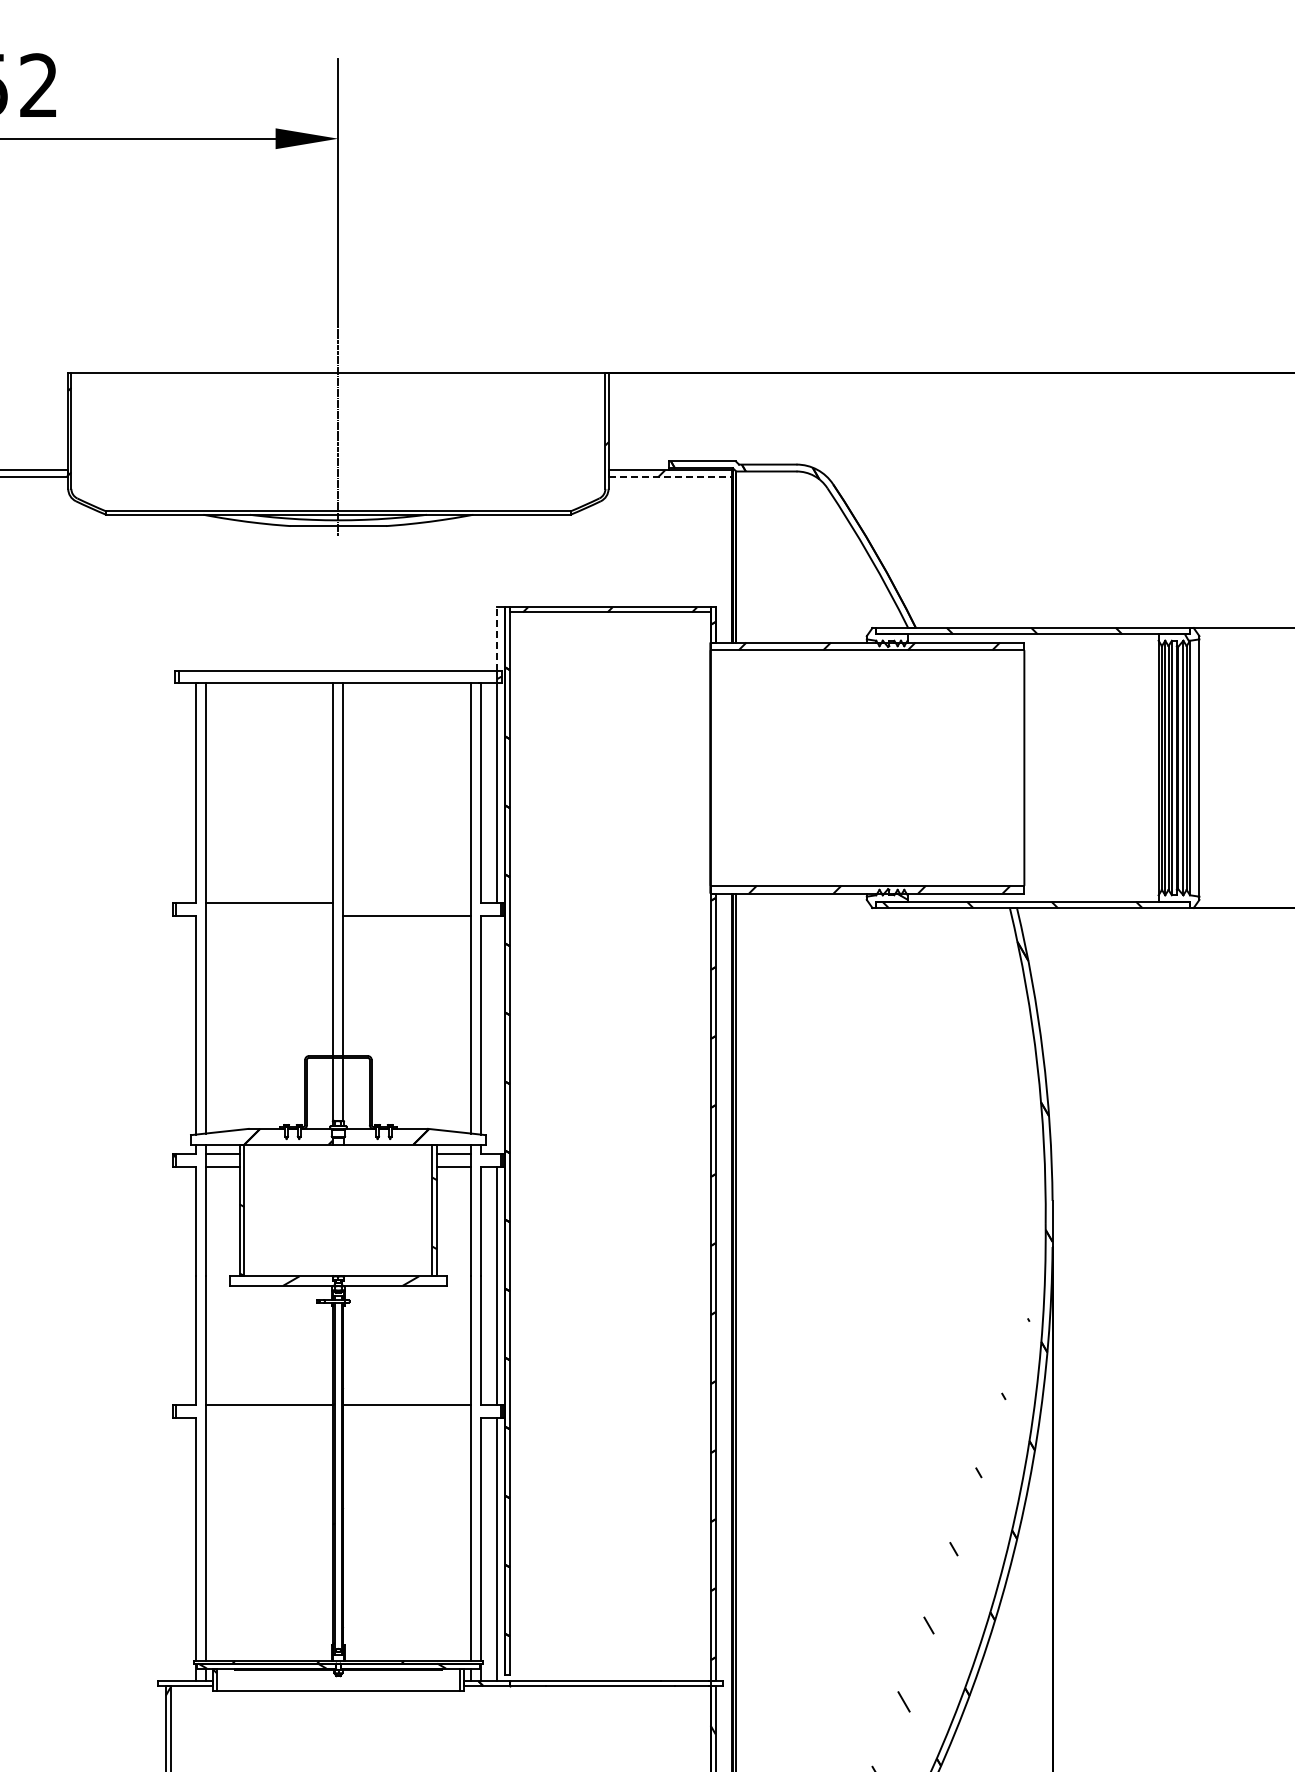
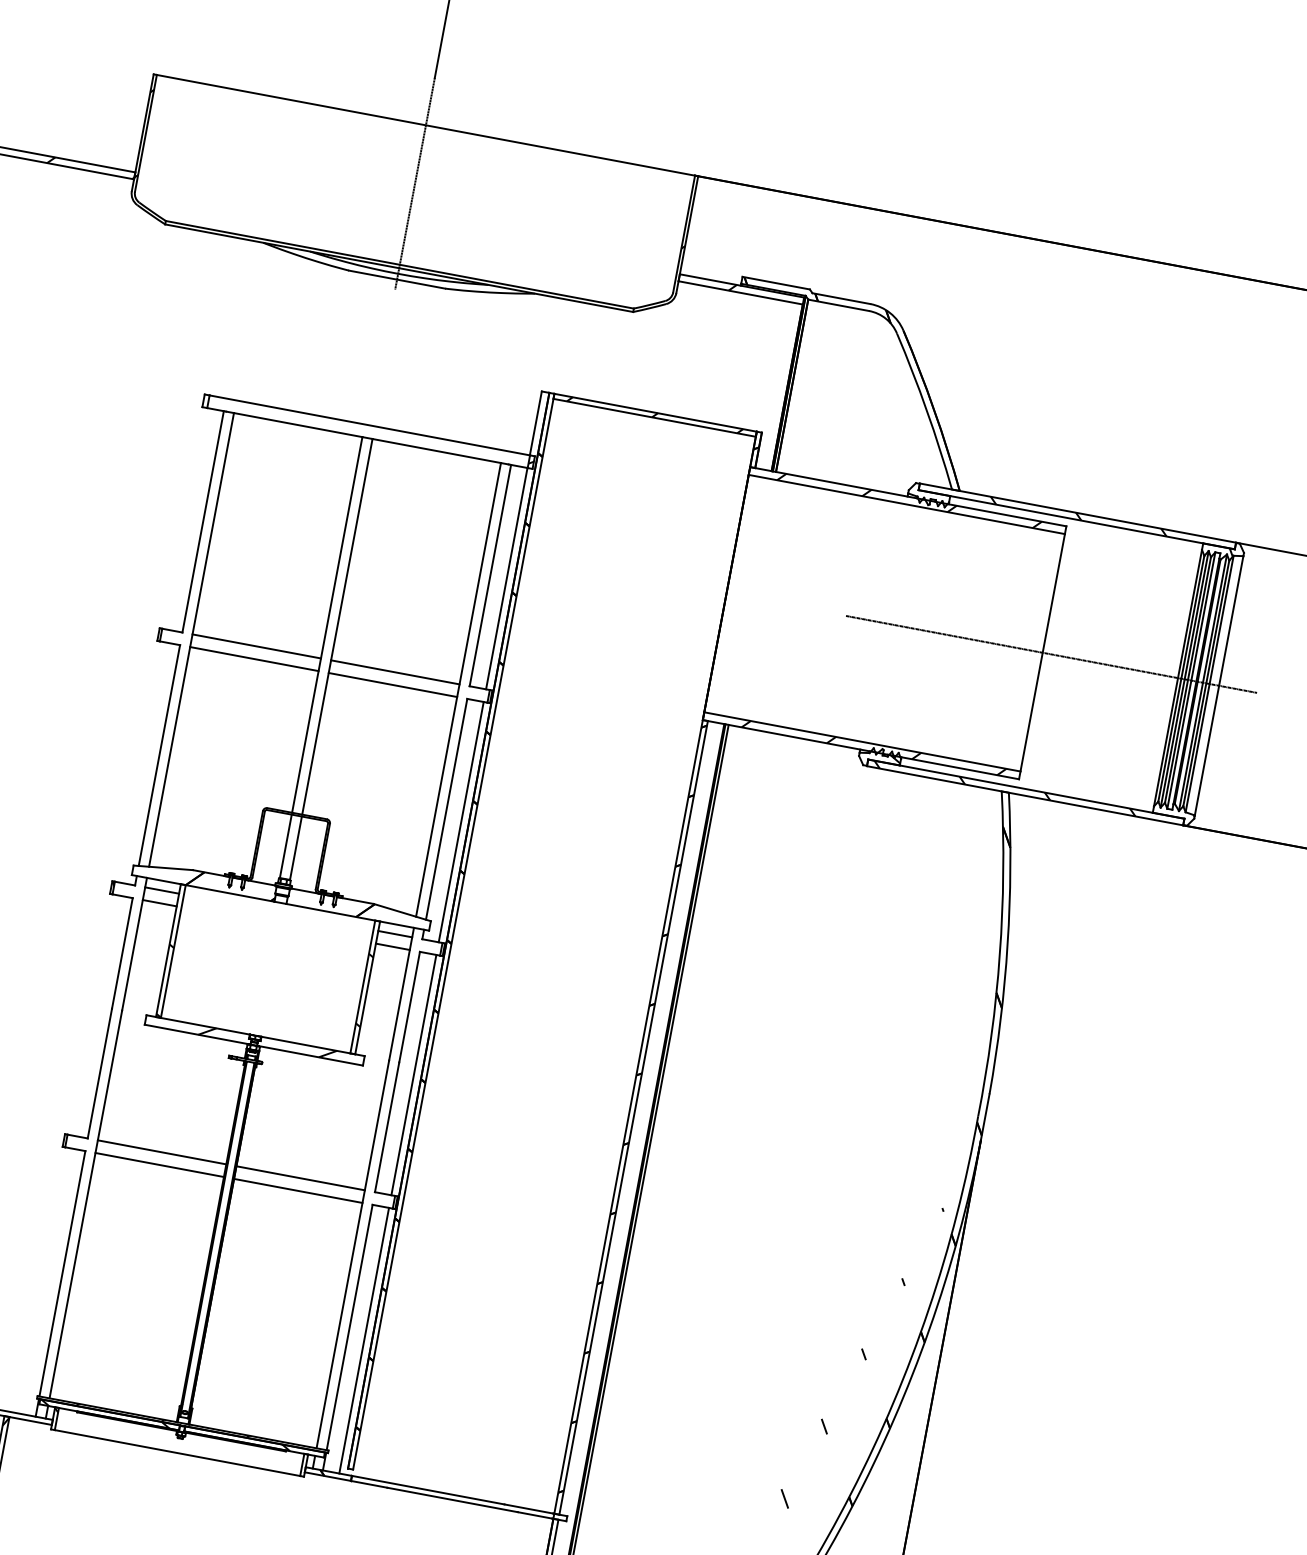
line: (670, 477) -> (740, 293), dashed -> solid
line: (497, 639) -> (536, 423), dashed -> solid
line: (1033, 768) -> (1051, 654), added
line: (406, 902) -> (394, 671), added
line: (269, 915) -> (254, 659), added
line: (497, 1034) -> (461, 821), added
line: (269, 1417) -> (159, 1164), added
line: (406, 1417) -> (297, 1190), added

